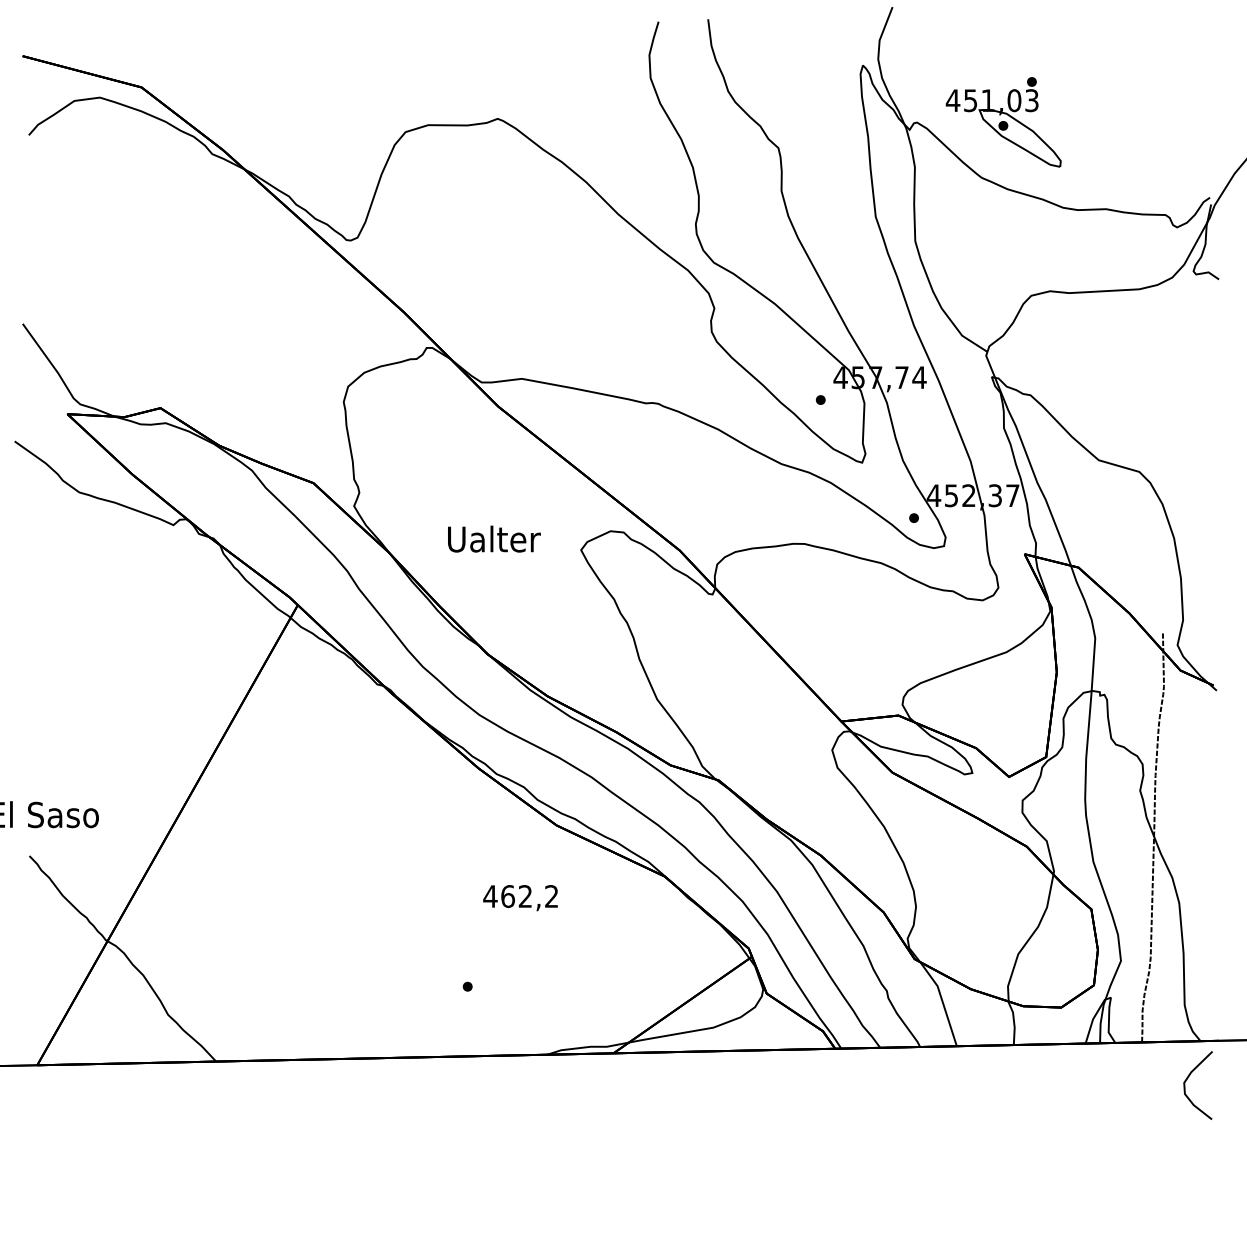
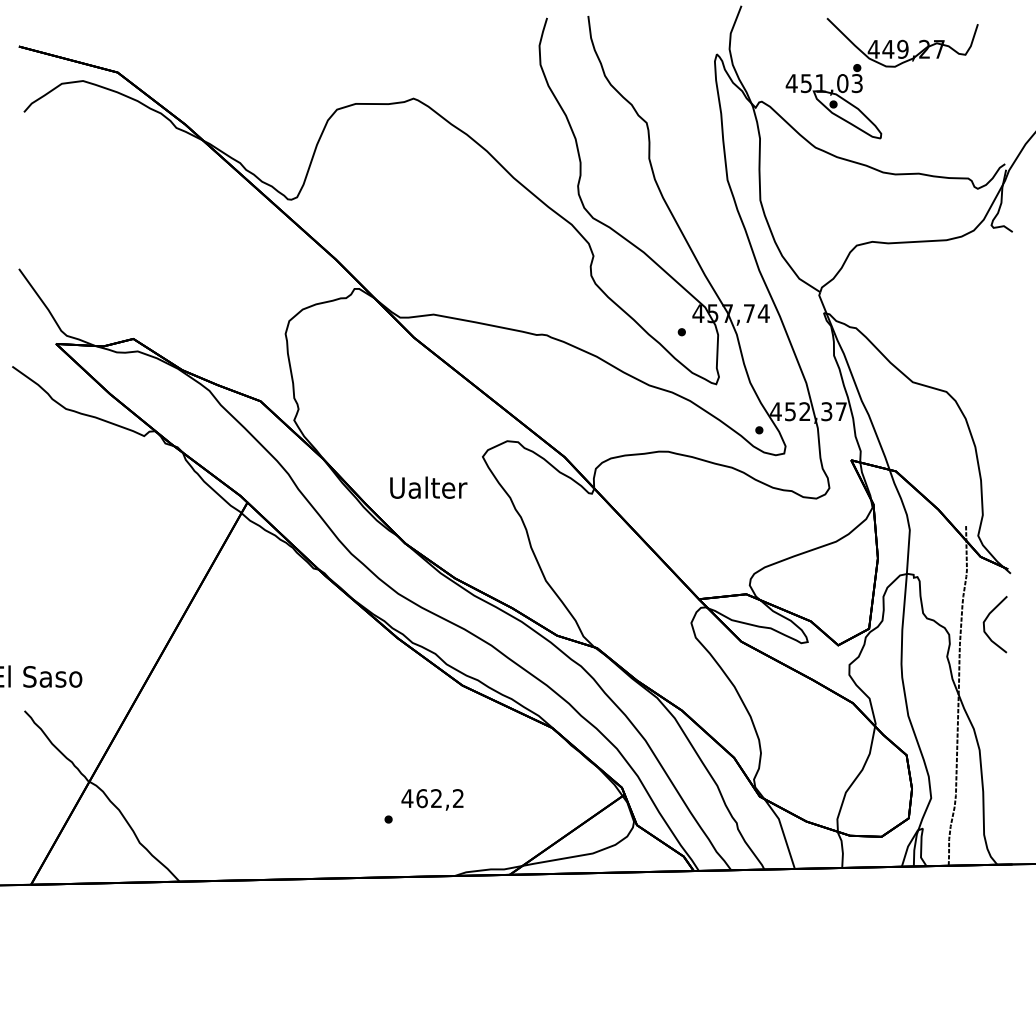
part: (1086, 51) -> (902, 42), added
text: (494, 538) -> (428, 487), moved
text: (520, 897) -> (432, 799), moved
curve: (1187, 1080) -> (986, 620), moved

